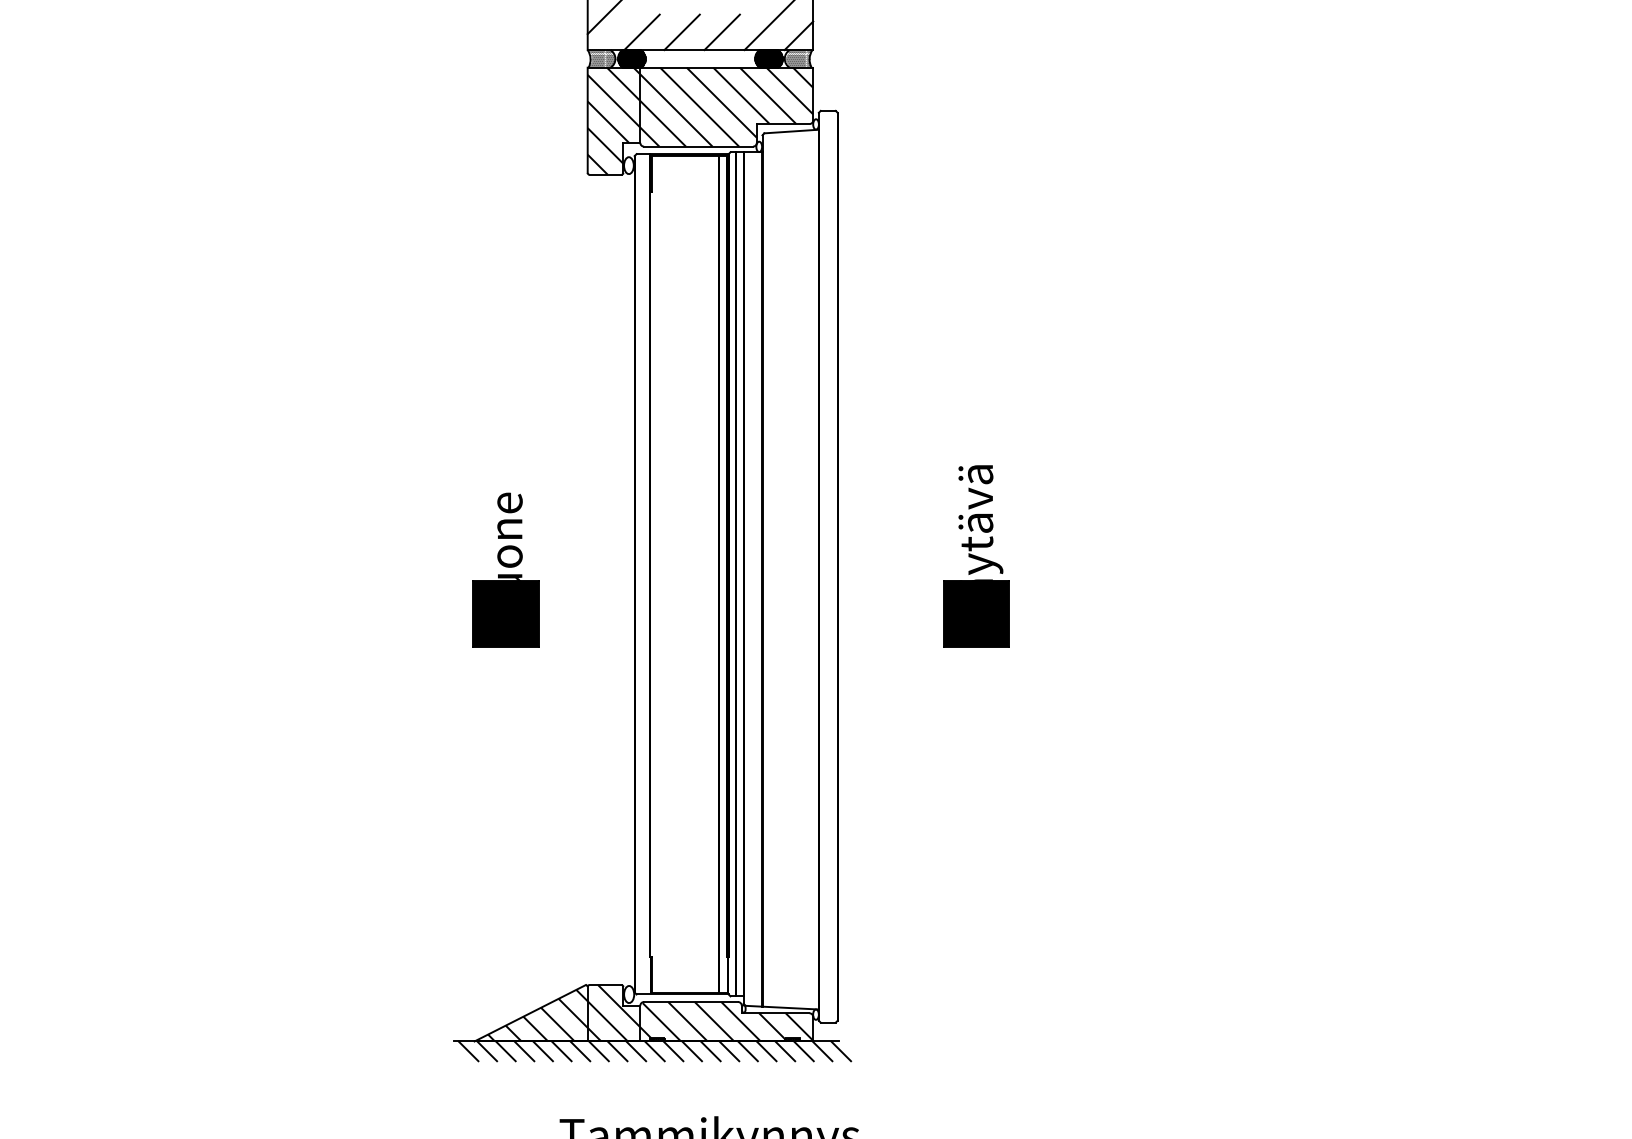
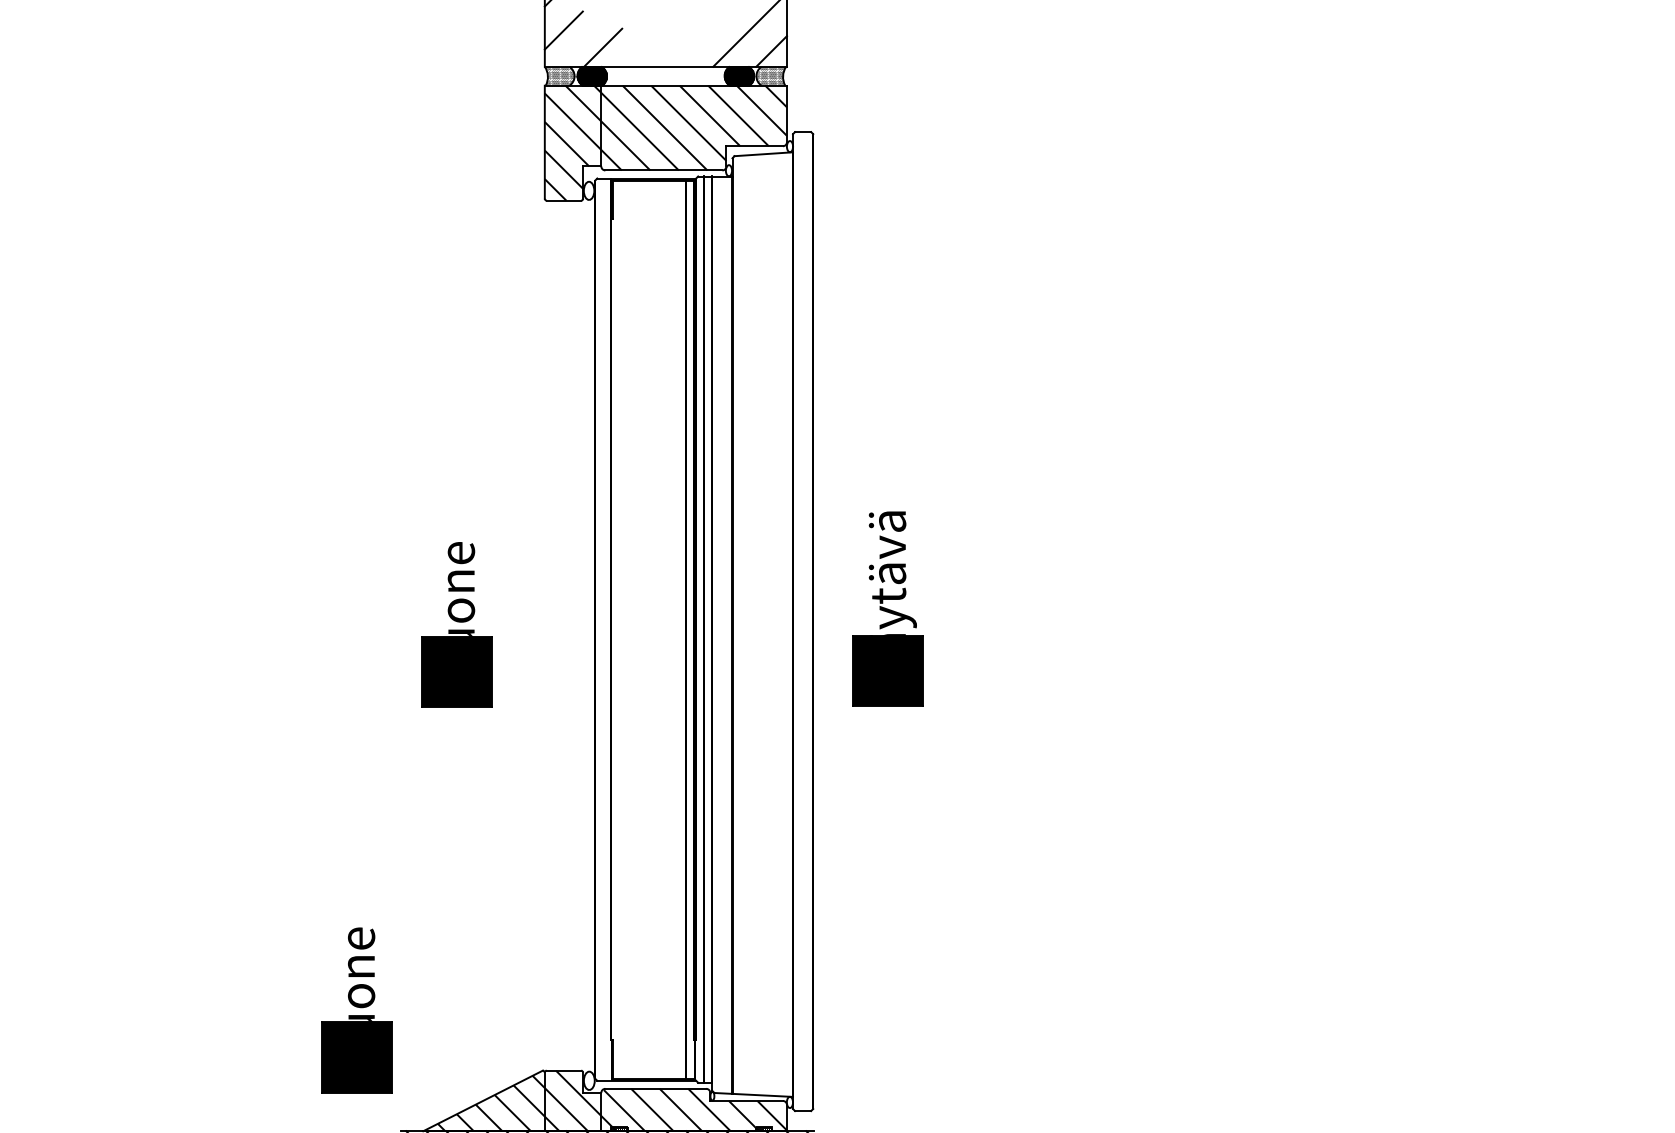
line: (681, 32) -> (645, 47), removed
line: (721, 32) -> (688, 47), removed
part: (976, 556) -> (888, 609), moved
part: (412, 928) -> (356, 1009), added

